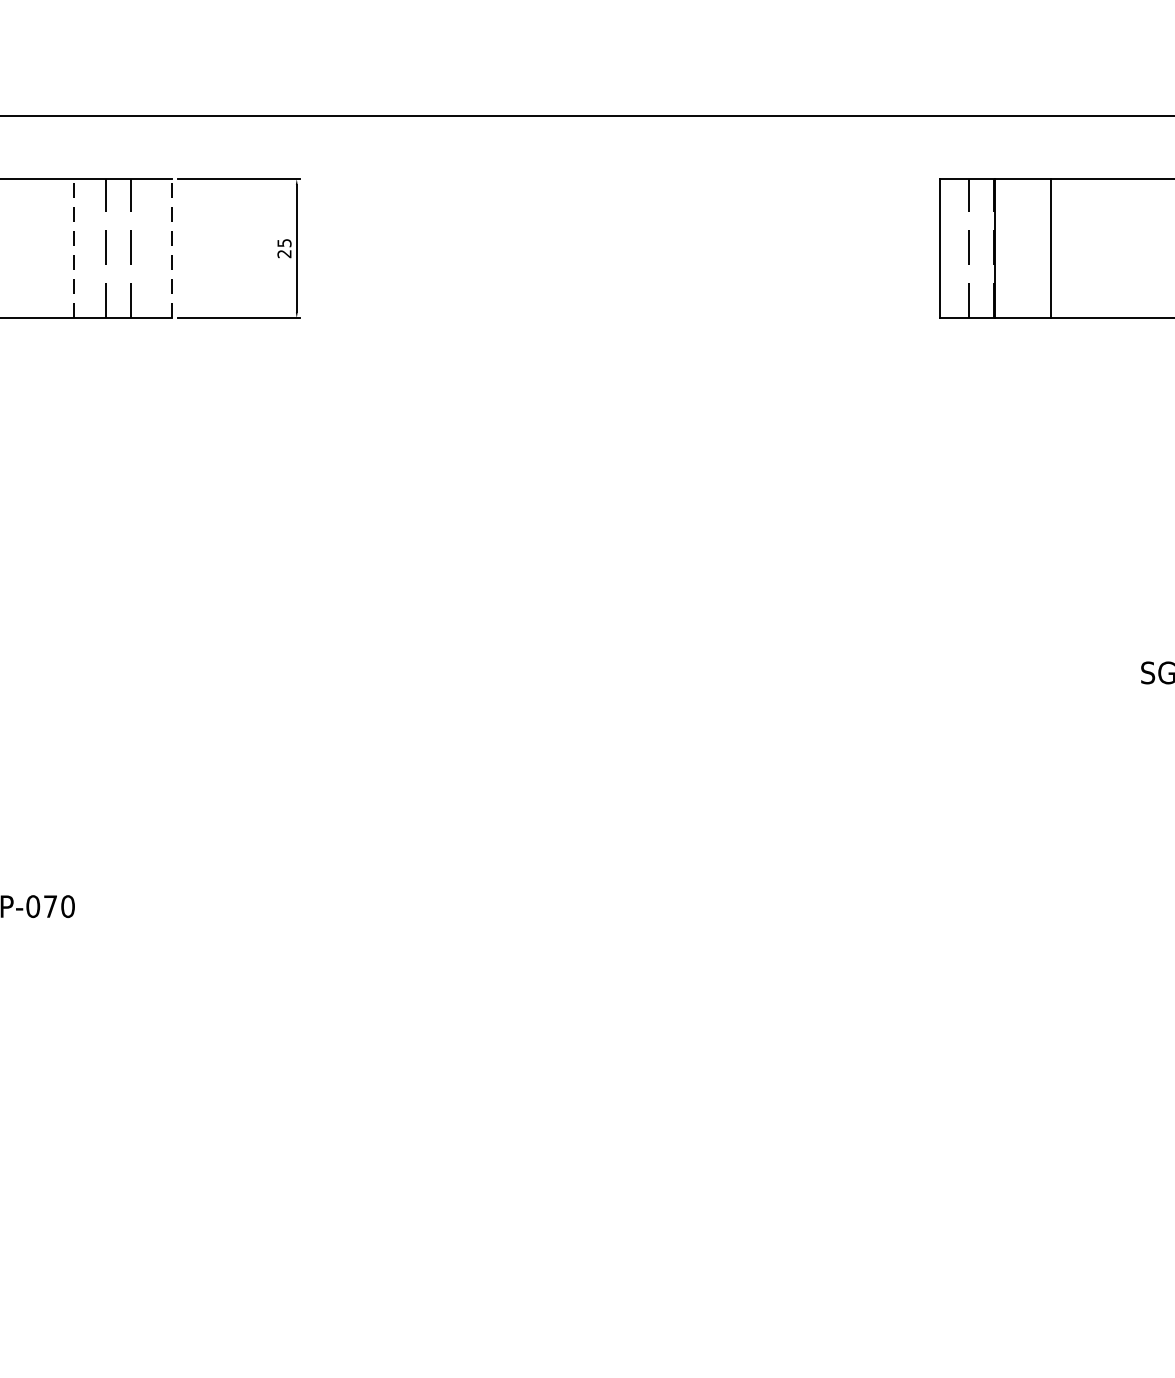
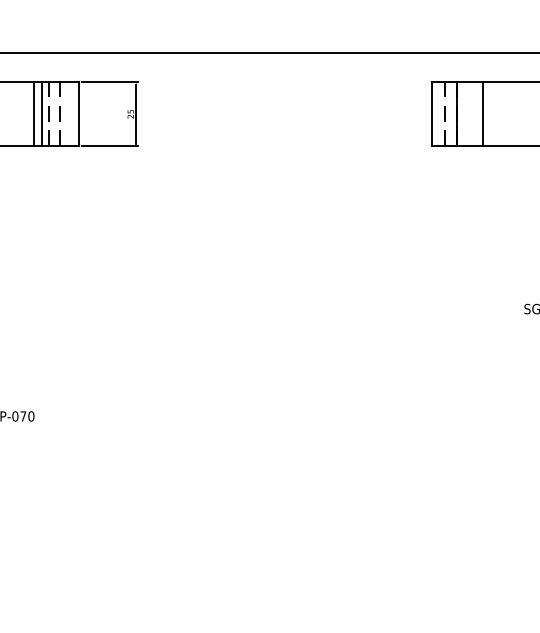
line: (74, 249) -> (34, 114), dashed -> solid
line: (90, 249) -> (41, 114), added
line: (172, 249) -> (79, 114), dashed -> solid

